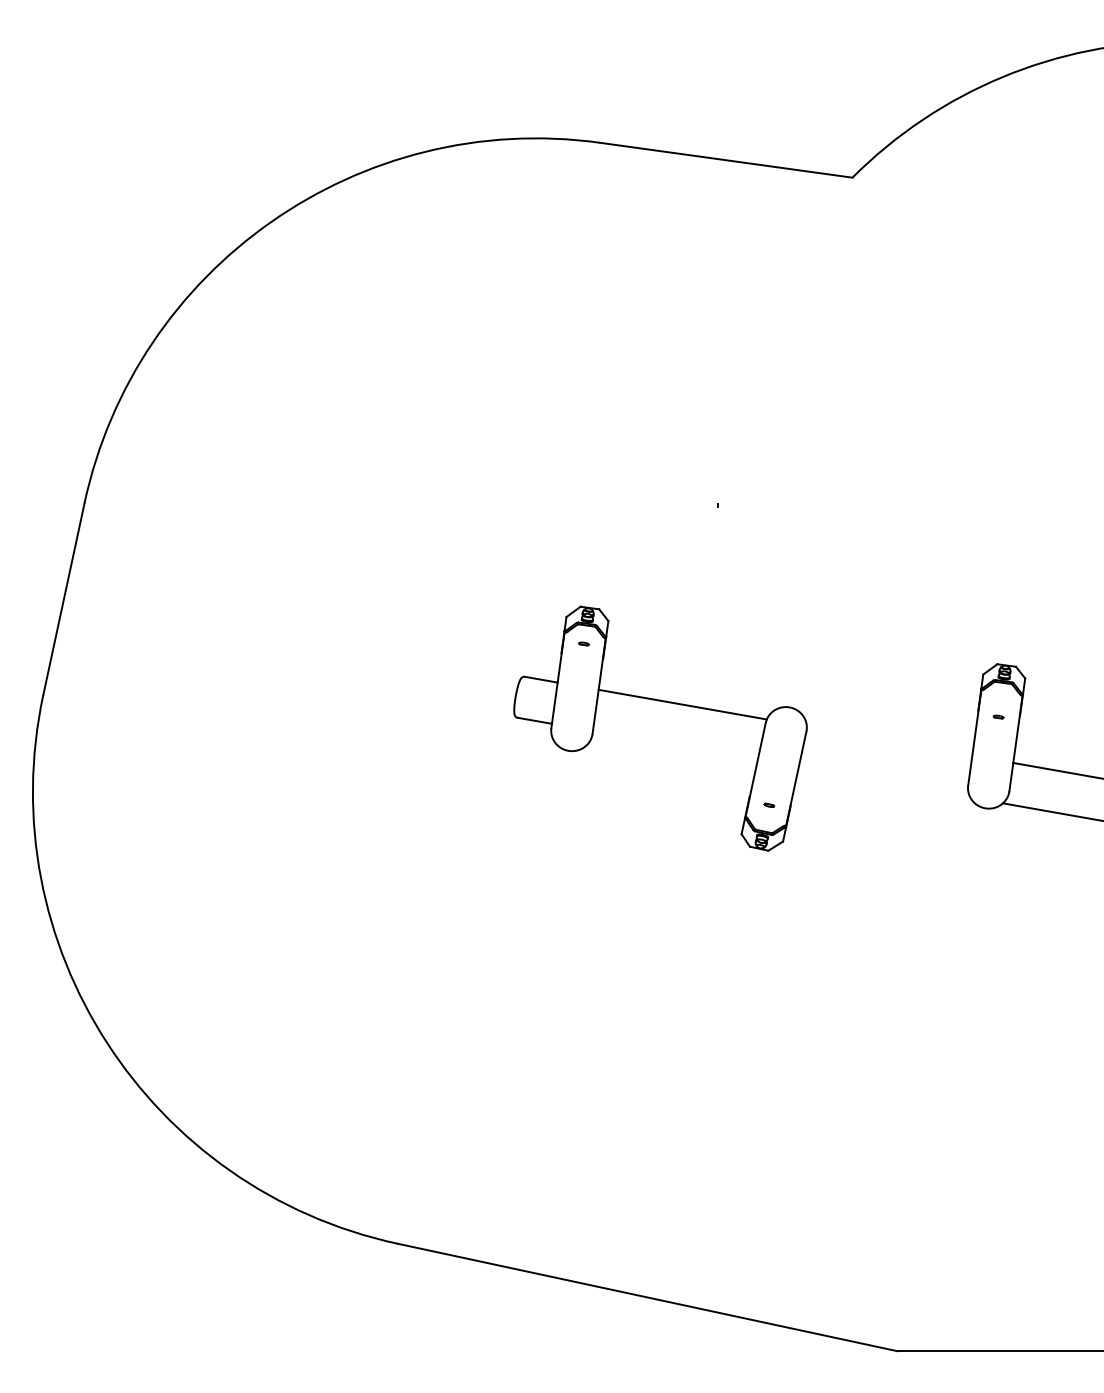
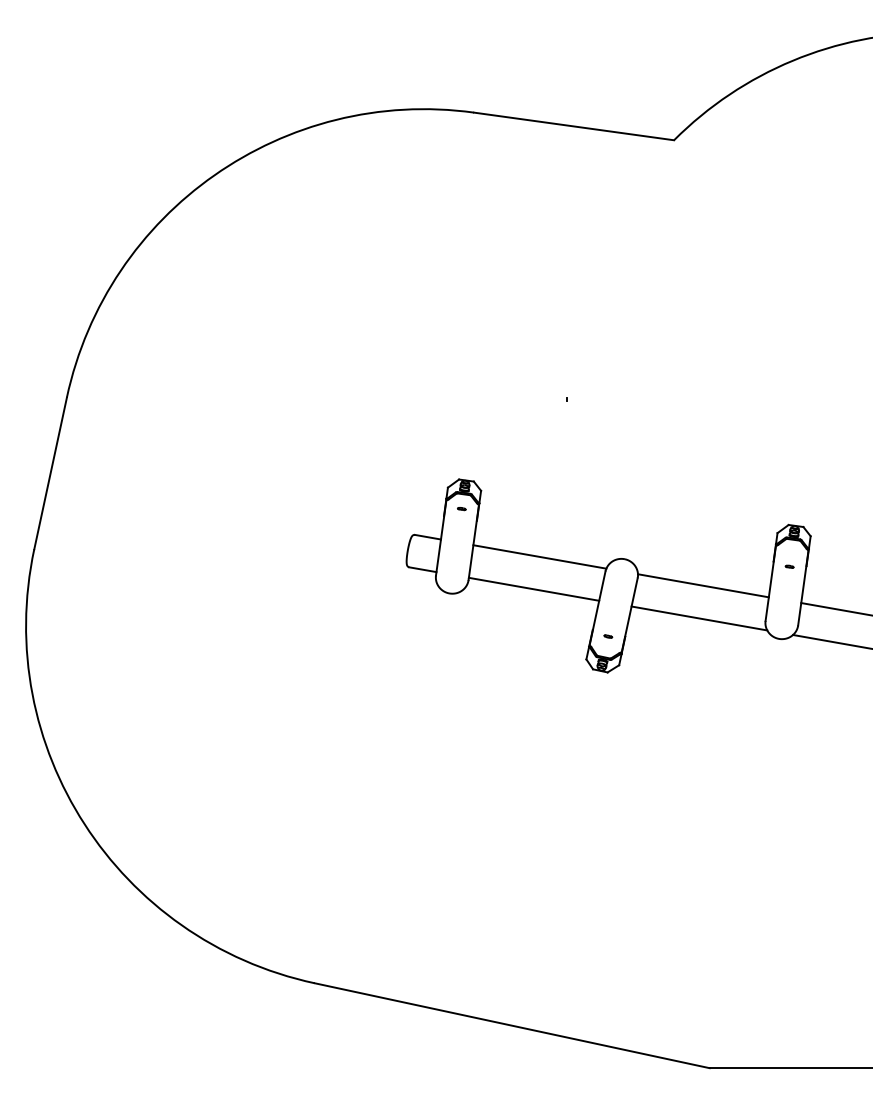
line: (889, 740) -> (703, 585), added
line: (674, 745) -> (533, 589), added
line: (884, 782) -> (699, 618), added

